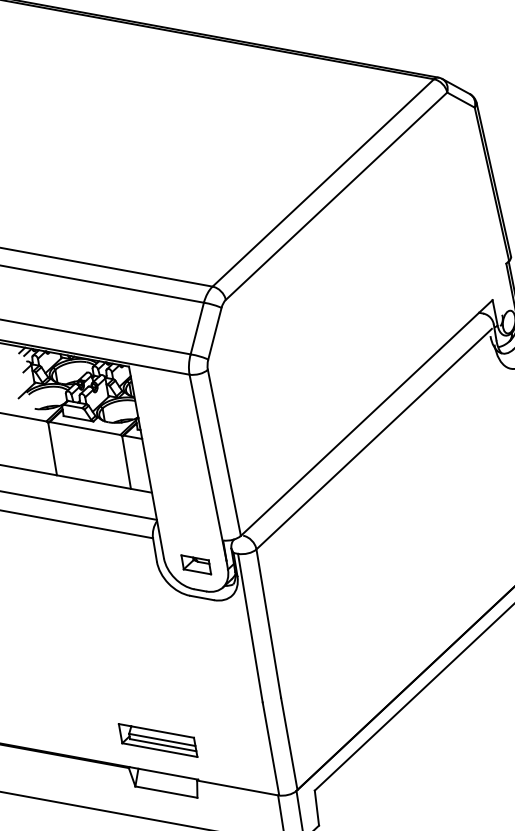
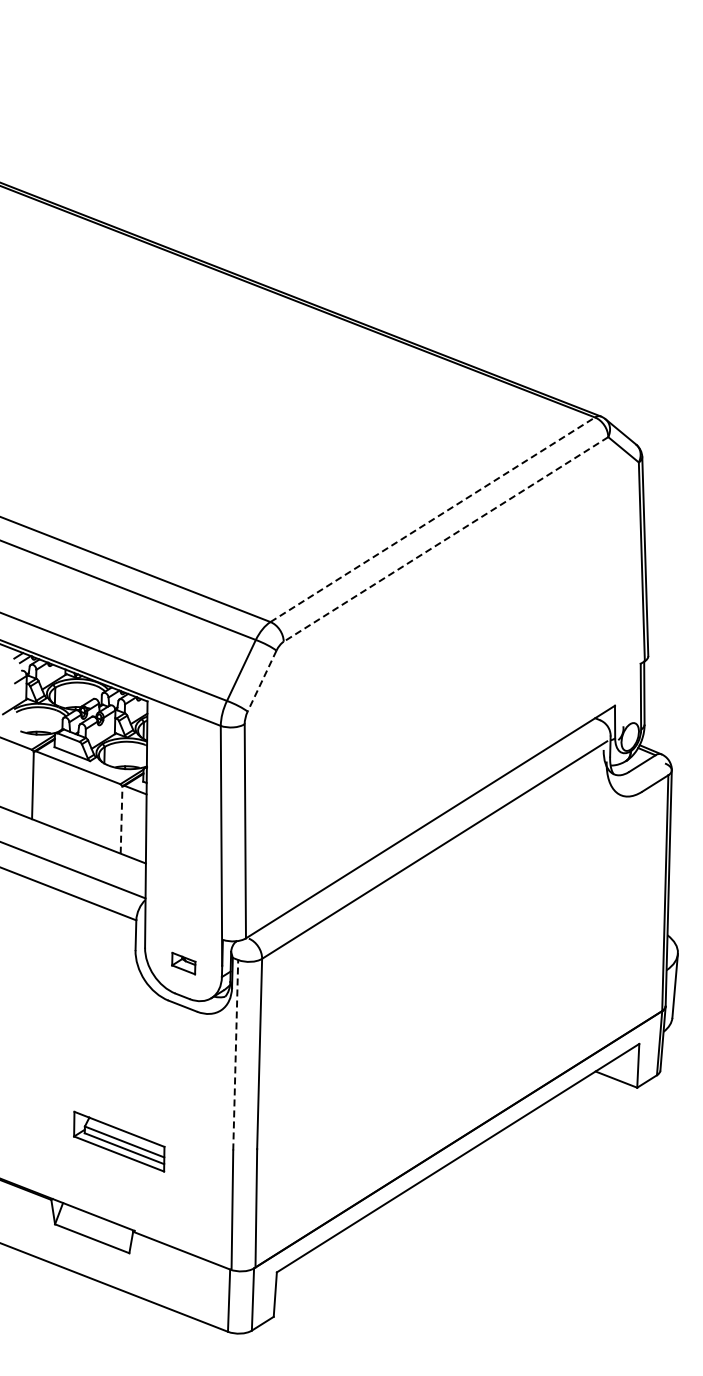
line: (323, 182) -> (432, 519), solid -> dashed
line: (336, 196) -> (446, 539), solid -> dashed
line: (215, 333) -> (262, 681), solid -> dashed
line: (126, 462) -> (121, 819), solid -> dashed
part: (196, 564) -> (183, 963), size x0.7
line: (250, 627) -> (235, 1054), solid -> dashed
part: (158, 740) -> (119, 1141), moved

